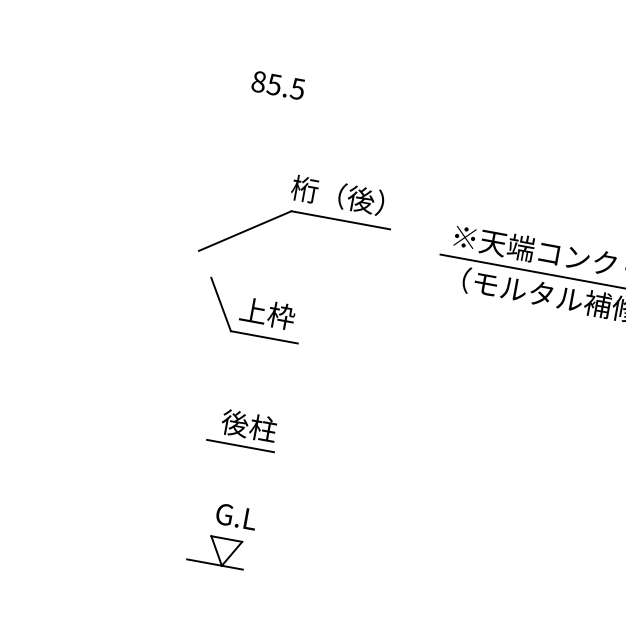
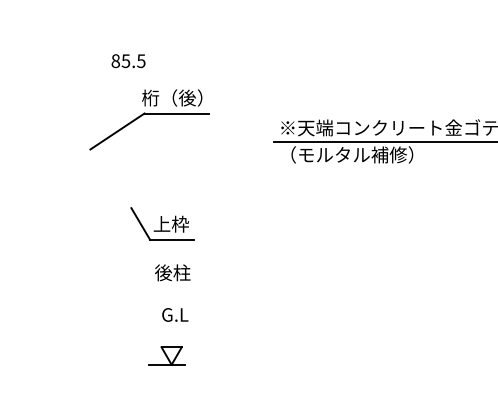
text: (278, 85) -> (128, 61), moved
part: (297, 221) -> (149, 119), moved
part: (254, 309) -> (162, 223), moved
line: (240, 445) -> (169, 286), removed
text: (237, 516) -> (175, 314), moved

